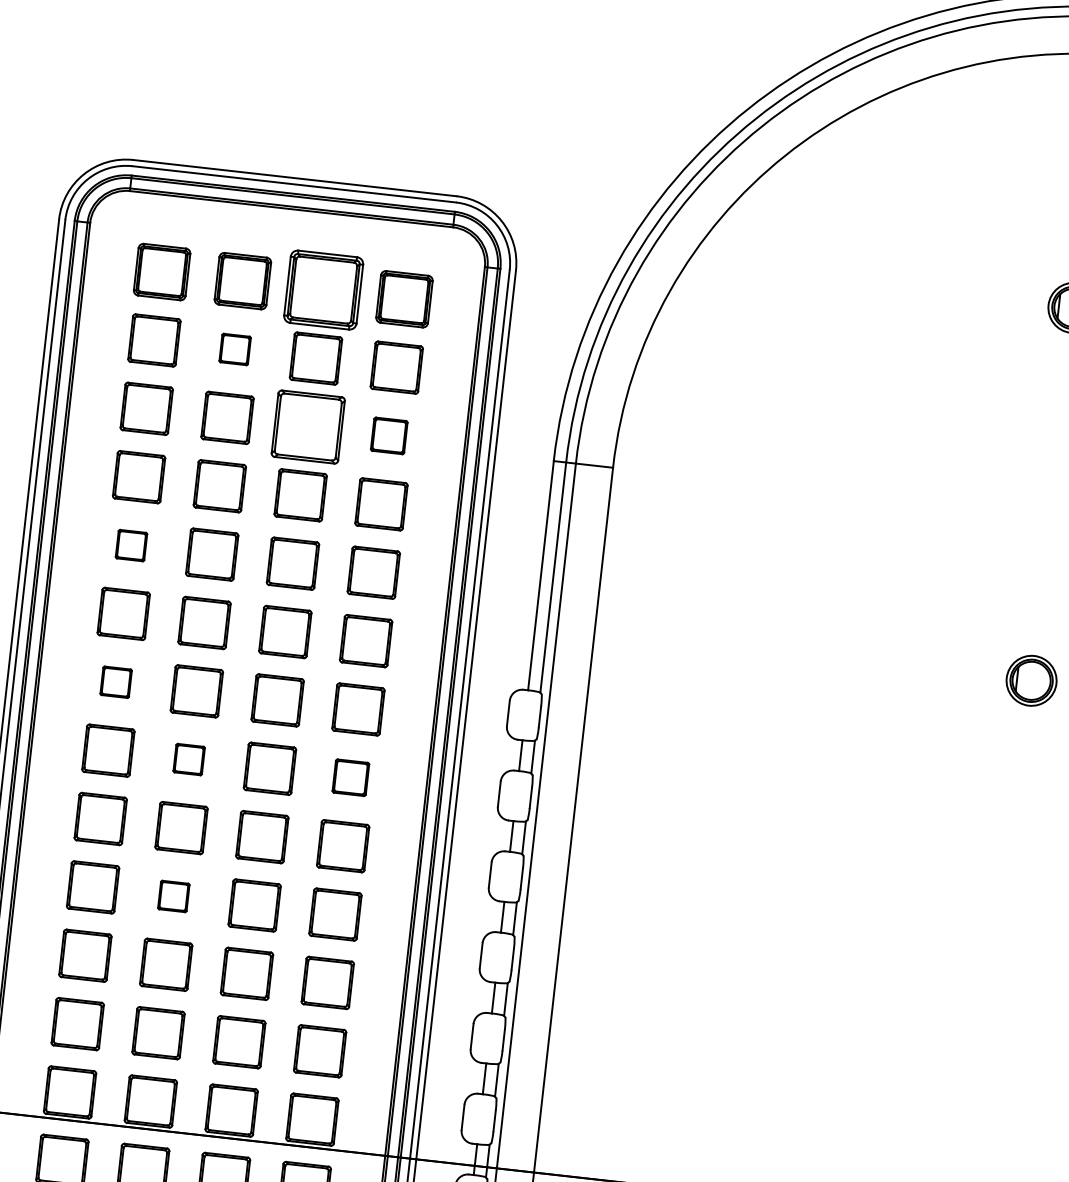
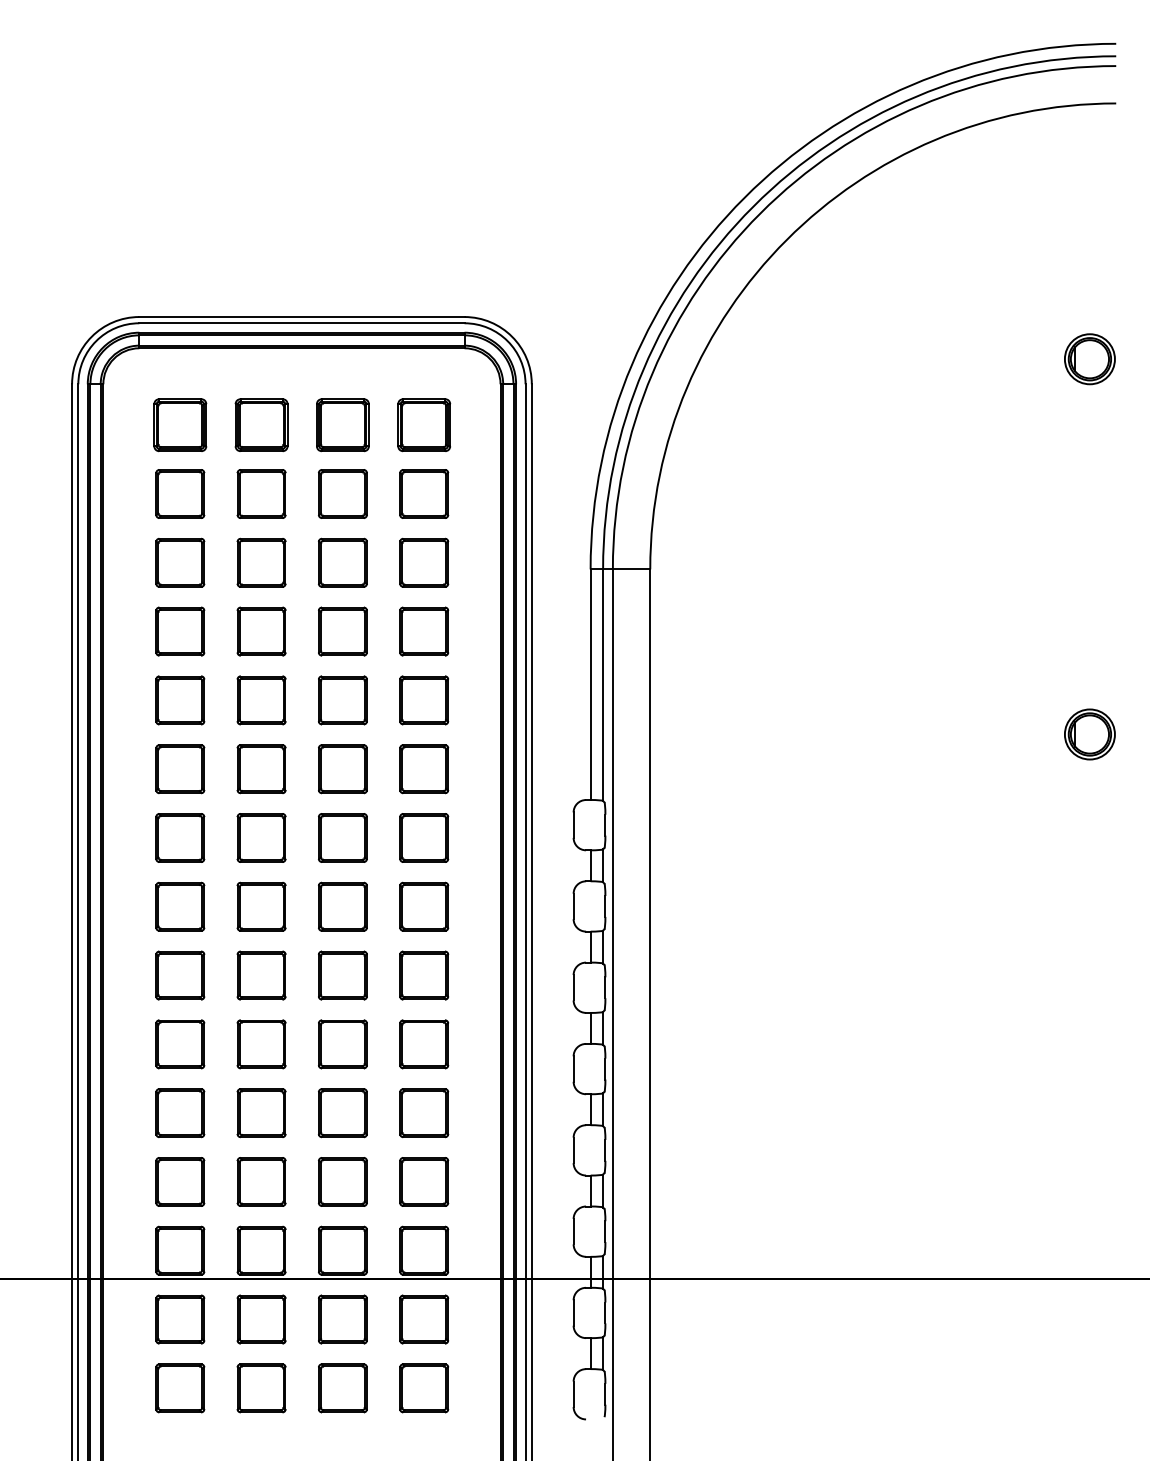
part: (323, 290) -> (342, 425), size x0.71
part: (235, 348) -> (261, 493), size x1.67
part: (307, 426) -> (342, 562), size x0.71
part: (389, 435) -> (424, 562), size x1.43
part: (131, 545) -> (180, 700), size x1.67
part: (116, 681) -> (180, 837), size x1.67
part: (189, 759) -> (261, 906), size x1.67
part: (351, 777) -> (424, 906), size x1.43
part: (173, 896) -> (261, 1044), size x1.67

